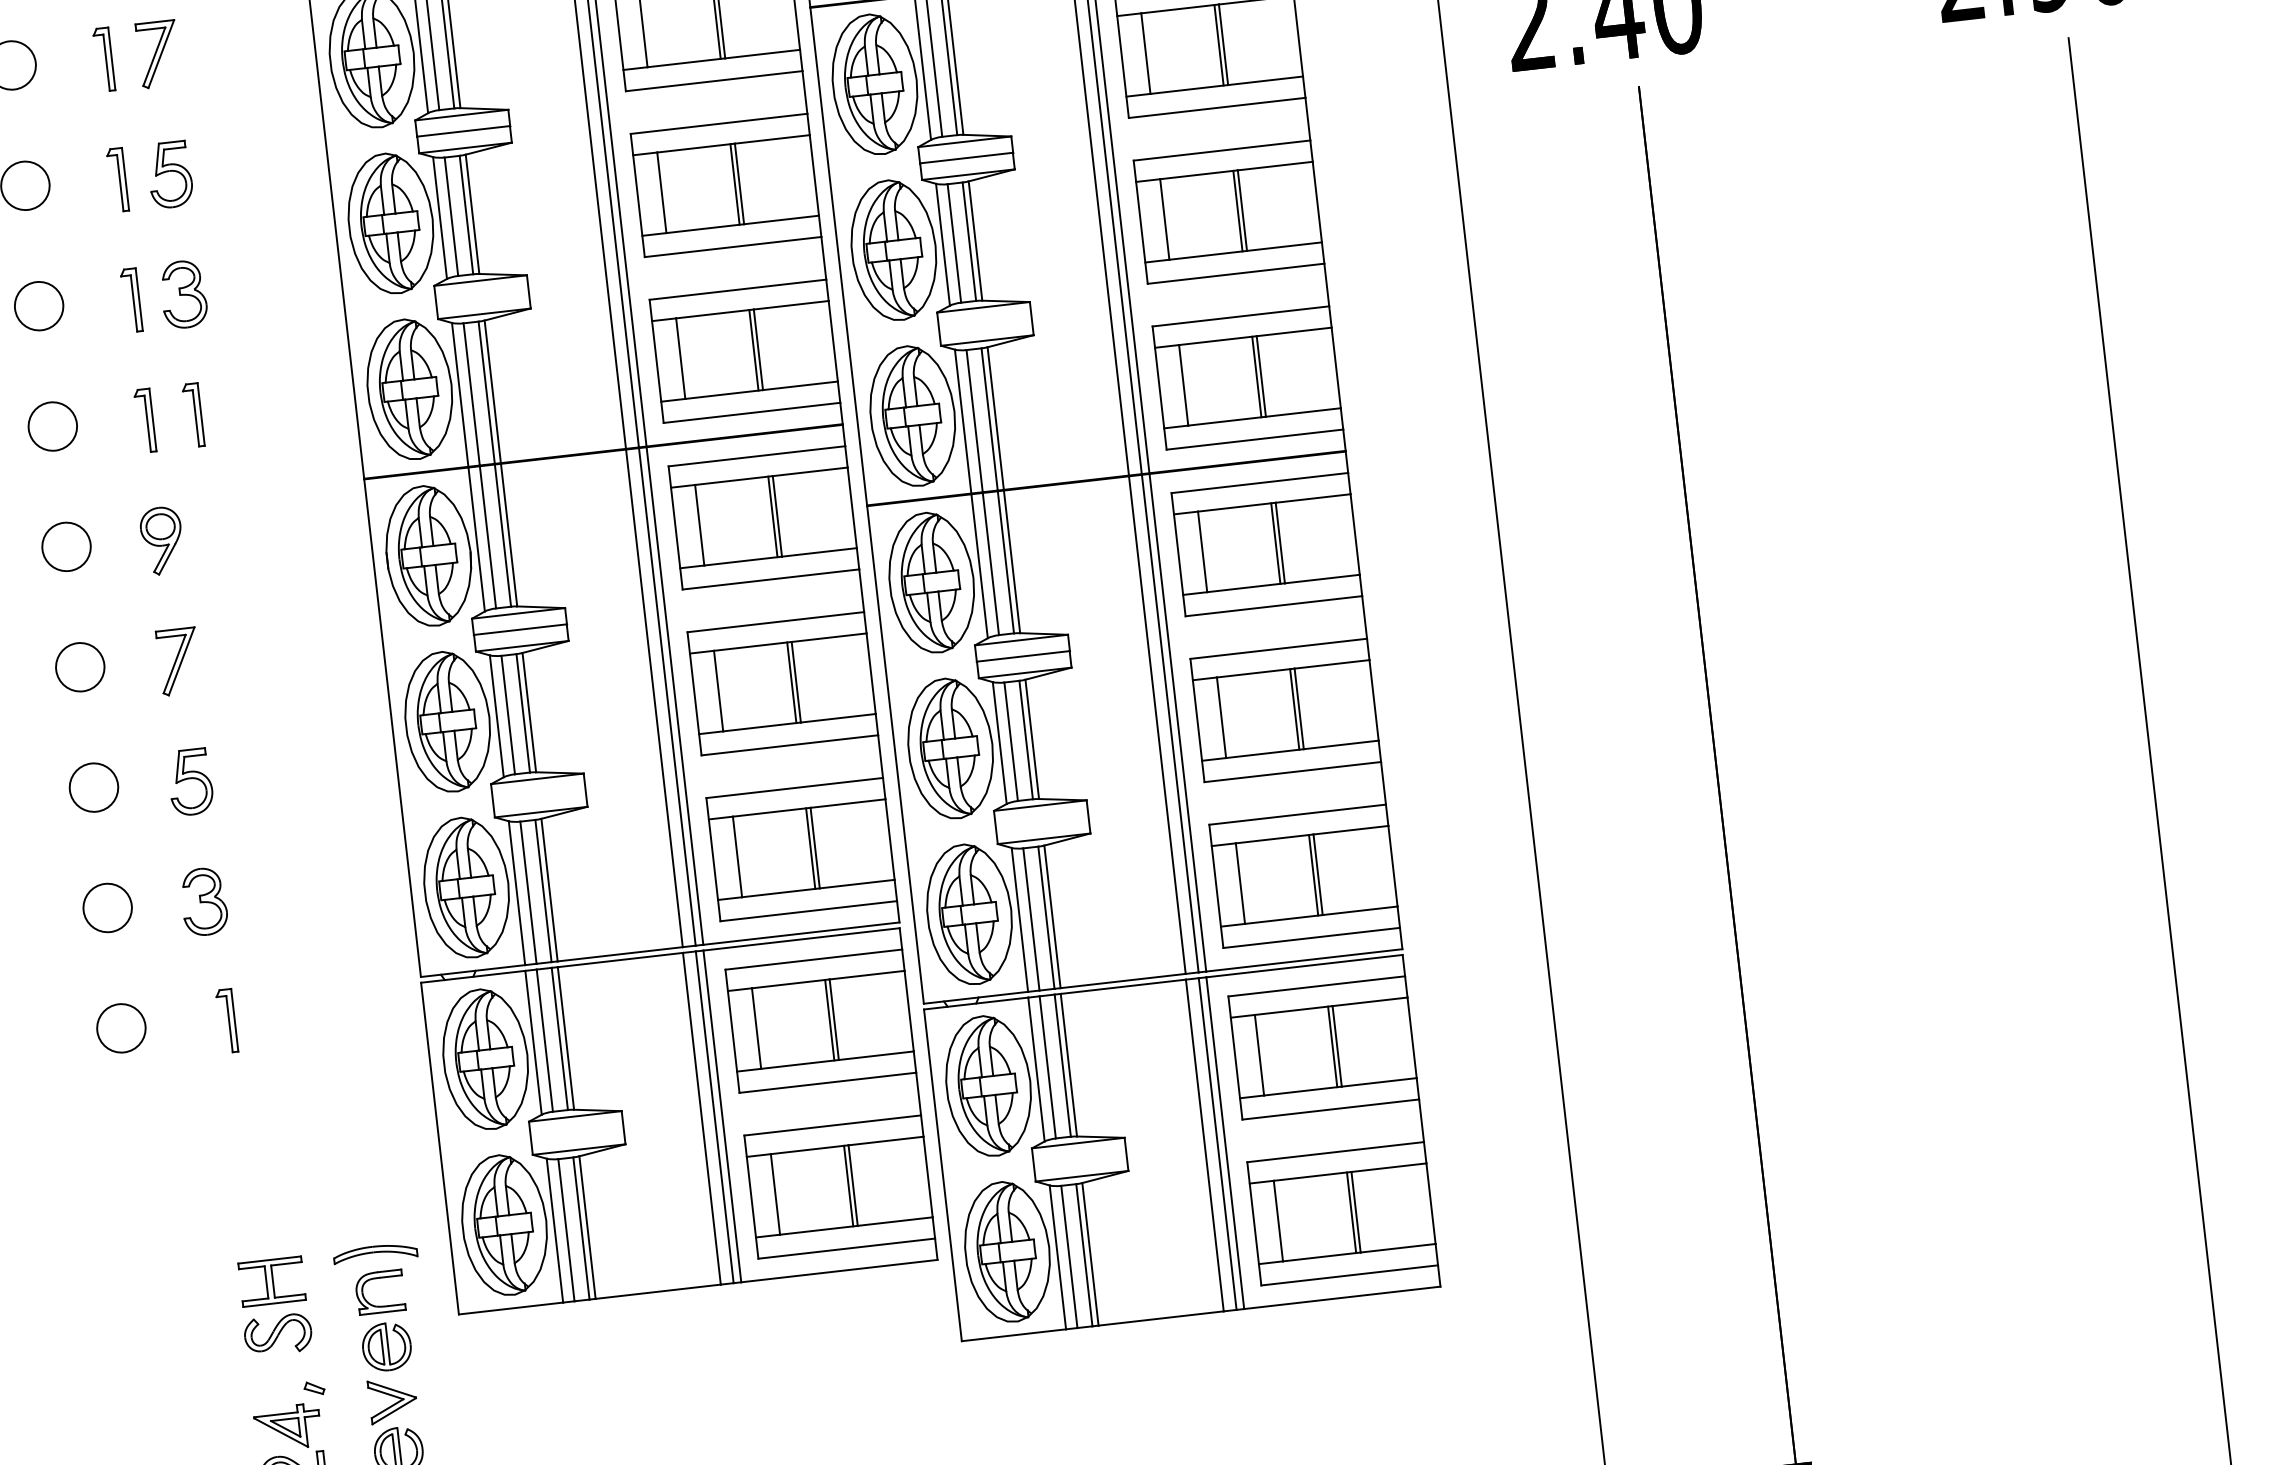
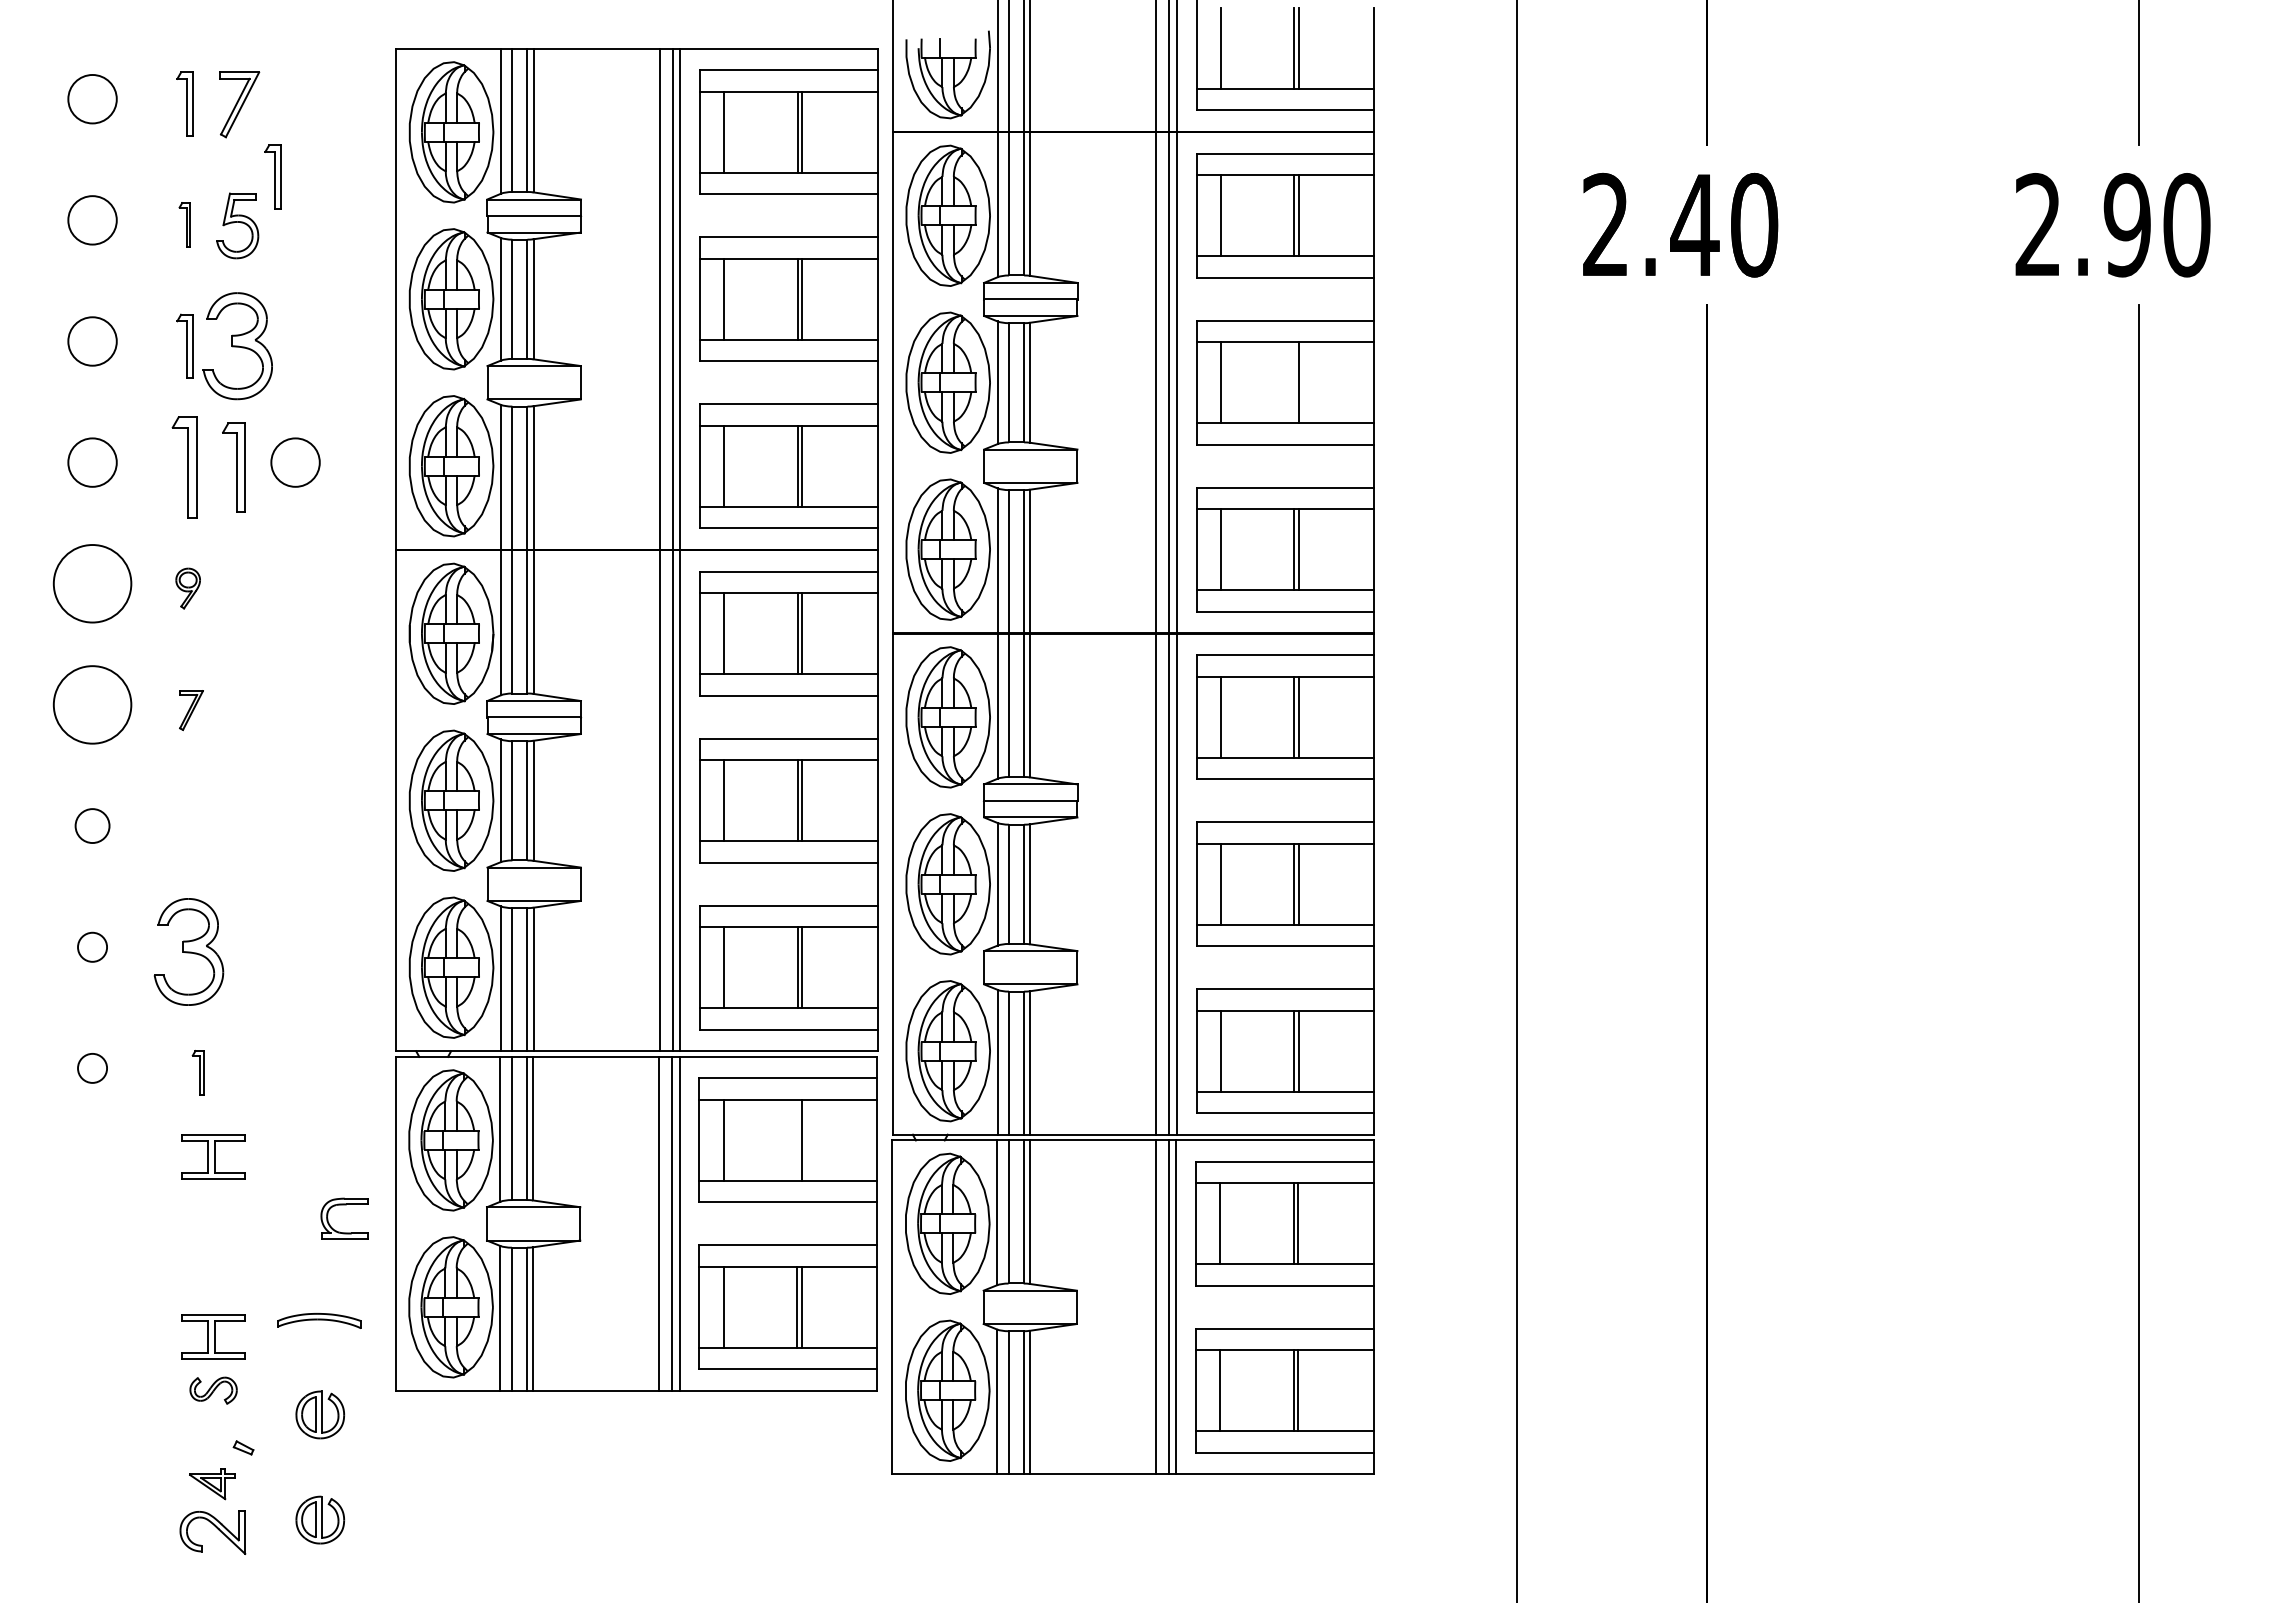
part: (199, 121) -> (272, 176), added
part: (117, 179) -> (184, 224), size x0.7
line: (1237, 210) -> (1294, 382), removed
part: (183, 294) -> (237, 346), size x1.6
circle: (254, 403) -> (295, 462), added
part: (192, 414) -> (232, 466), size x1.4
part: (144, 419) -> (184, 466), size x1.6
part: (161, 540) -> (187, 588), size x0.6
circle: (66, 546) -> (92, 583), size x1.6
part: (179, 661) -> (191, 710), size x0.6
circle: (80, 666) -> (92, 704), size x1.6
part: (189, 782) -> (188, 831), removed
circle: (93, 787) -> (92, 825), size x0.7
part: (204, 901) -> (189, 951), size x1.6
circle: (107, 908) -> (92, 947), size x0.6
line: (829, 1019) -> (797, 1139), removed
part: (226, 1020) -> (197, 1072), size x0.7
circle: (121, 1028) -> (92, 1068), size x0.6
part: (251, 1102) -> (213, 1156), added
part: (378, 1279) -> (344, 1205), moved
part: (278, 1334) -> (213, 1390), size x0.7
part: (393, 1400) -> (320, 1468), removed
part: (287, 1428) -> (212, 1484), size x0.7

